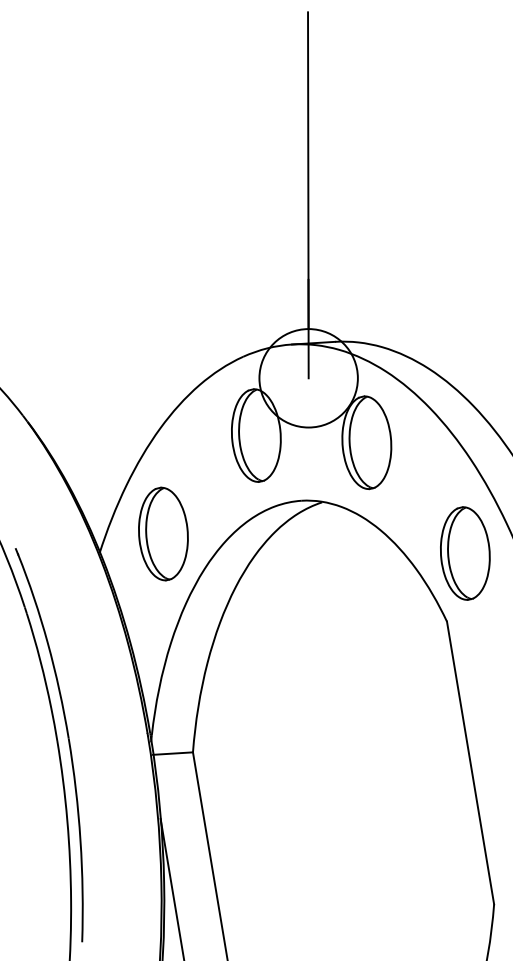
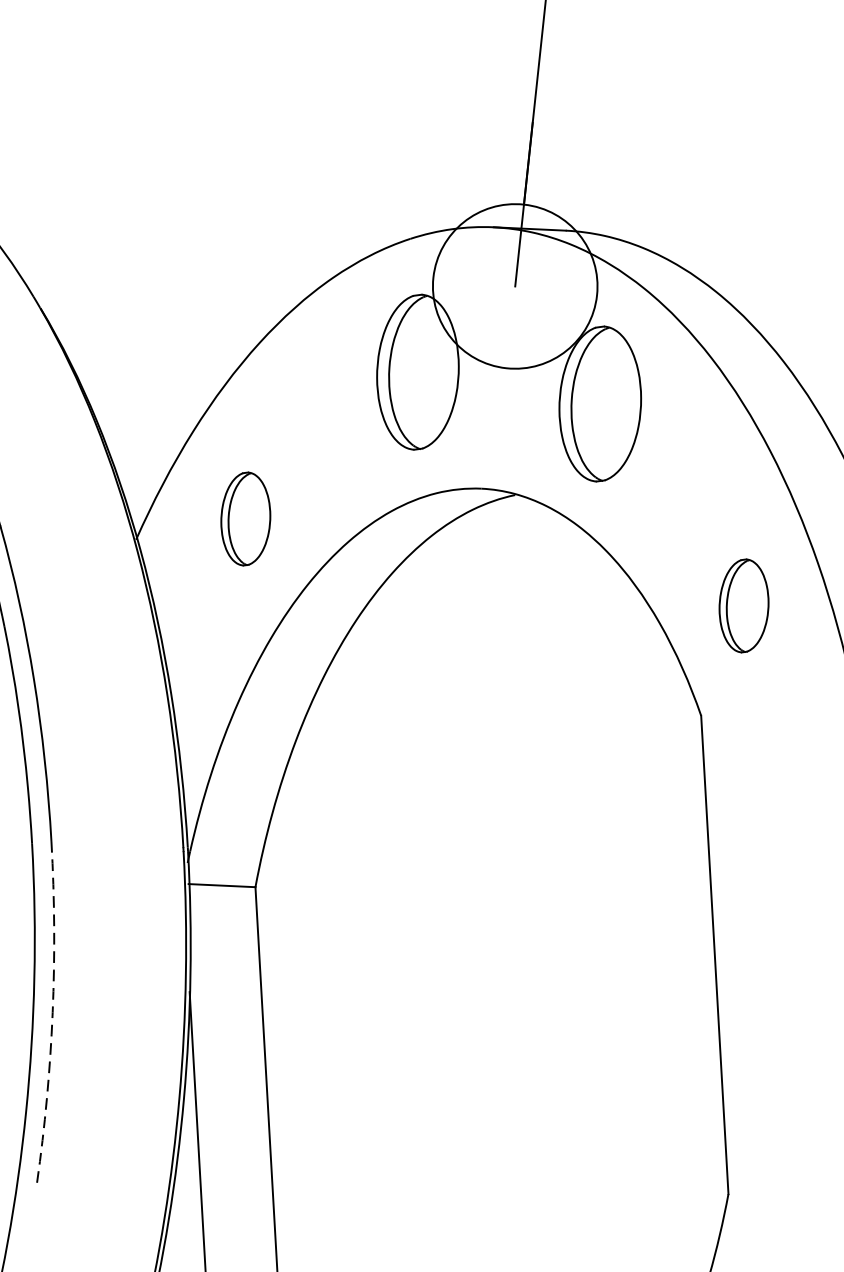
part: (163, 533) -> (245, 518), size x0.6
part: (465, 553) -> (744, 605), size x0.6
arc: (80, 840) -> (52, 1013), solid -> dashed

